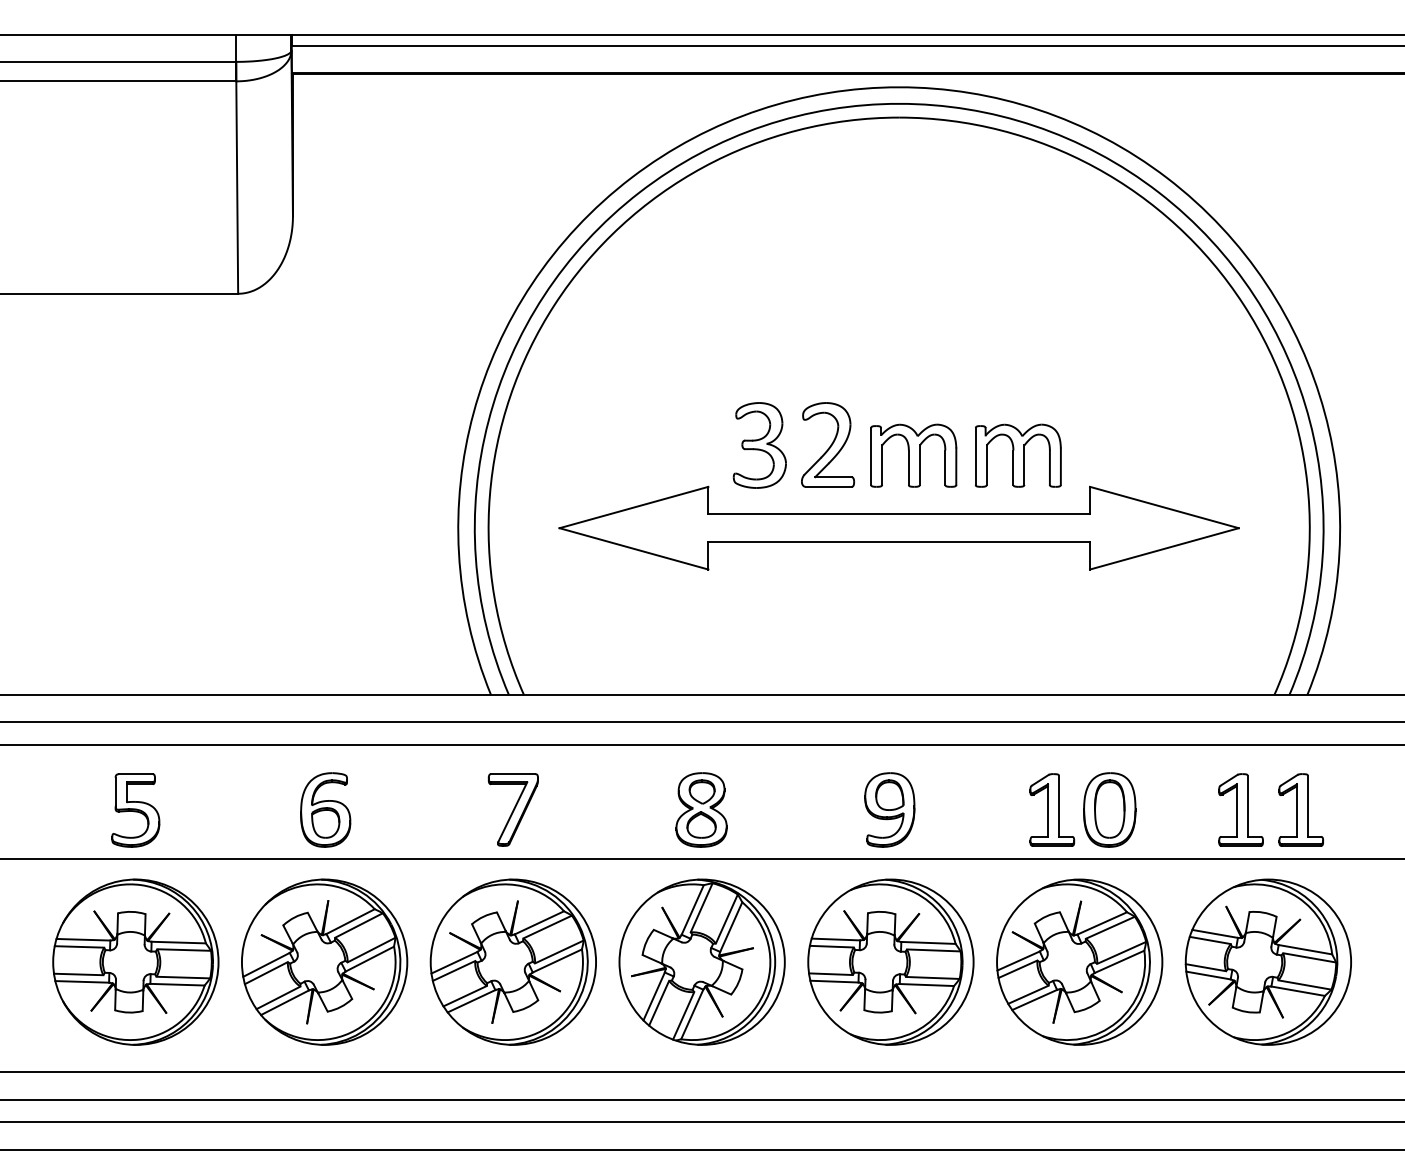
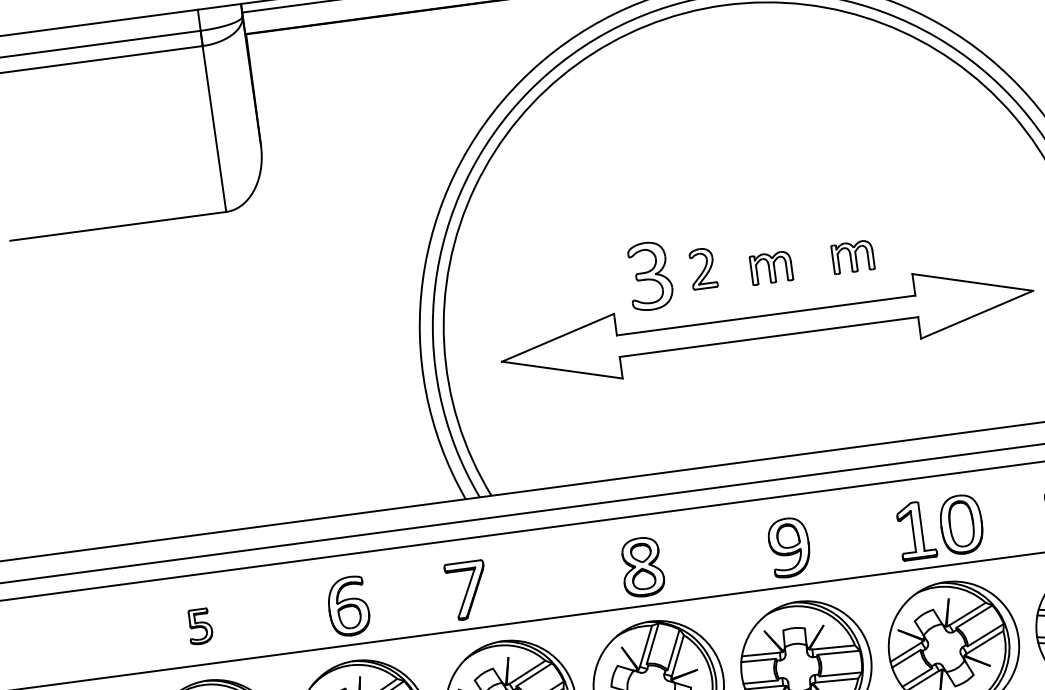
part: (827, 444) -> (702, 268), size x0.6
part: (913, 455) -> (771, 267), size x0.6
part: (1017, 455) -> (852, 257), size x0.6
part: (512, 809) -> (466, 590), moved
part: (135, 810) -> (199, 626), size x0.6

